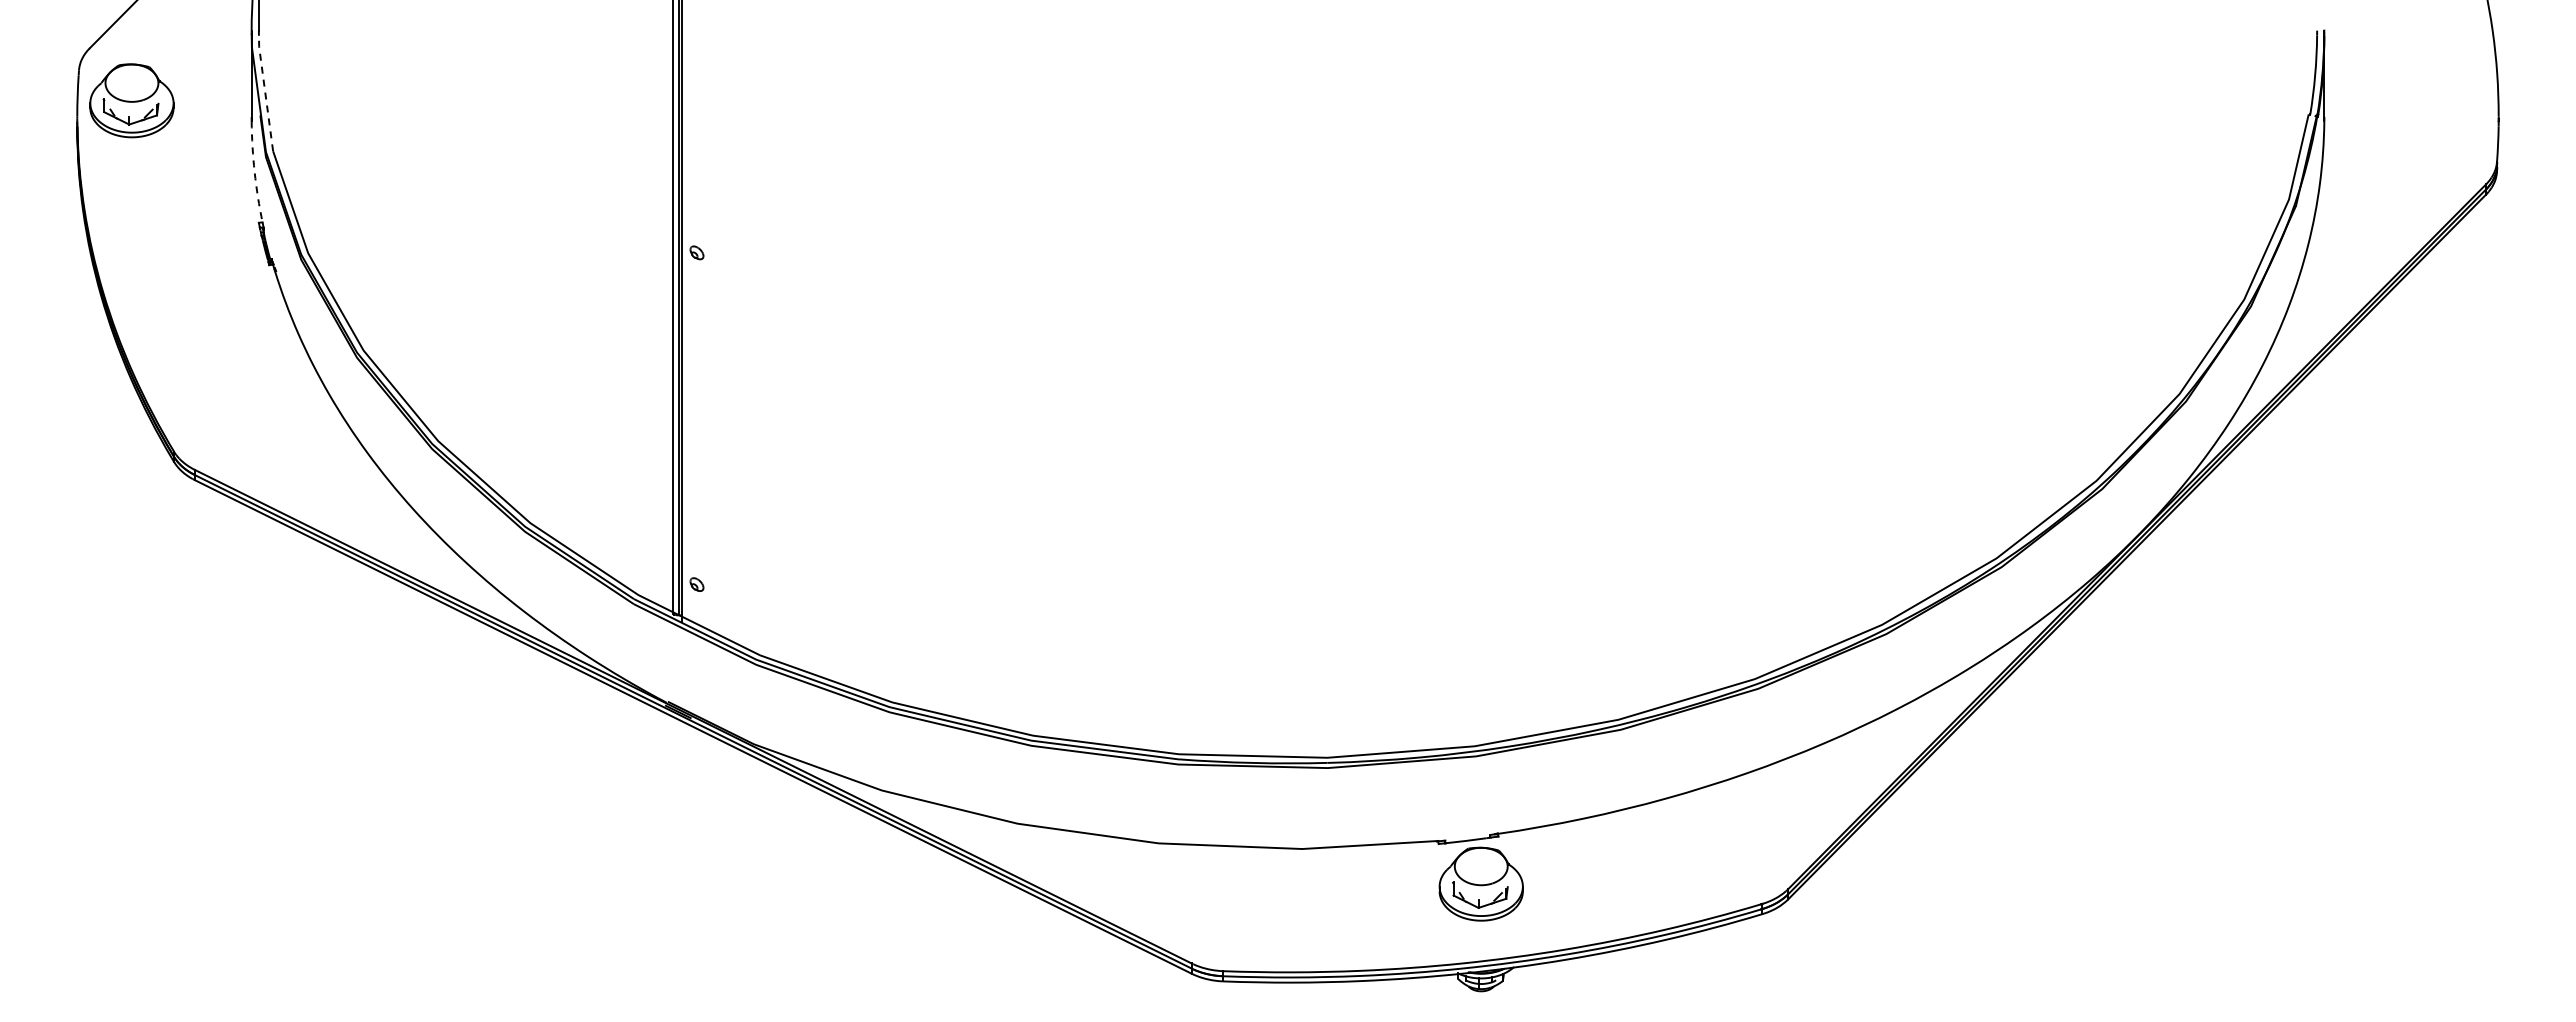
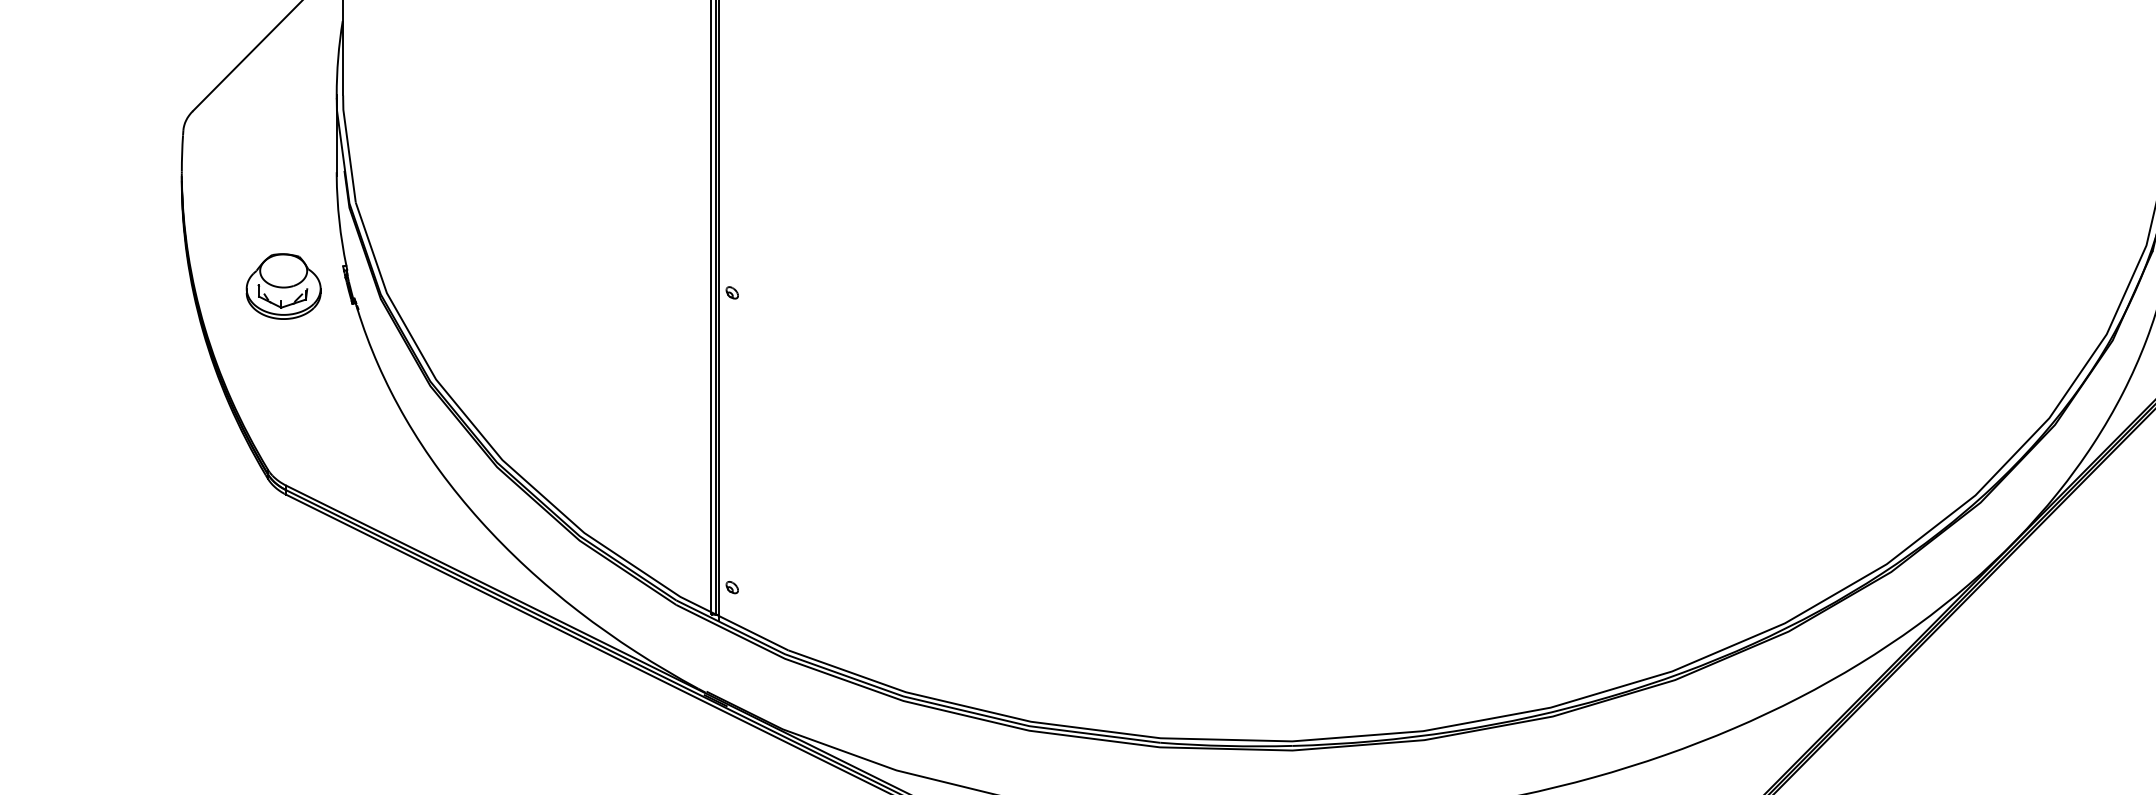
line: (265, 92) -> (349, 150), dashed -> solid
part: (131, 100) -> (283, 286), moved
arc: (254, 172) -> (339, 221), dashed -> solid

